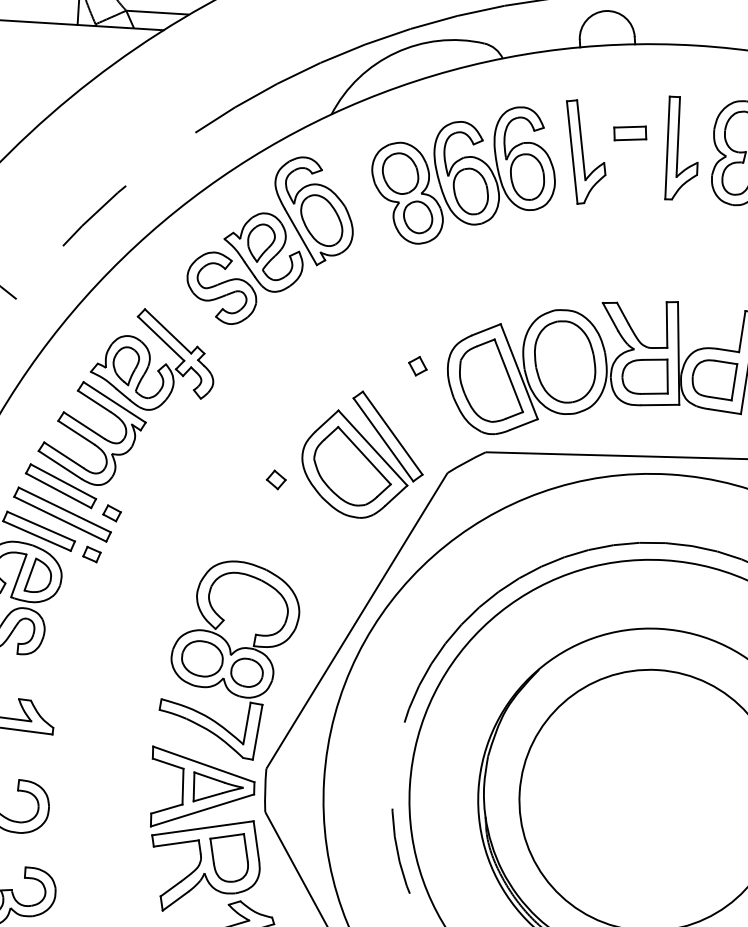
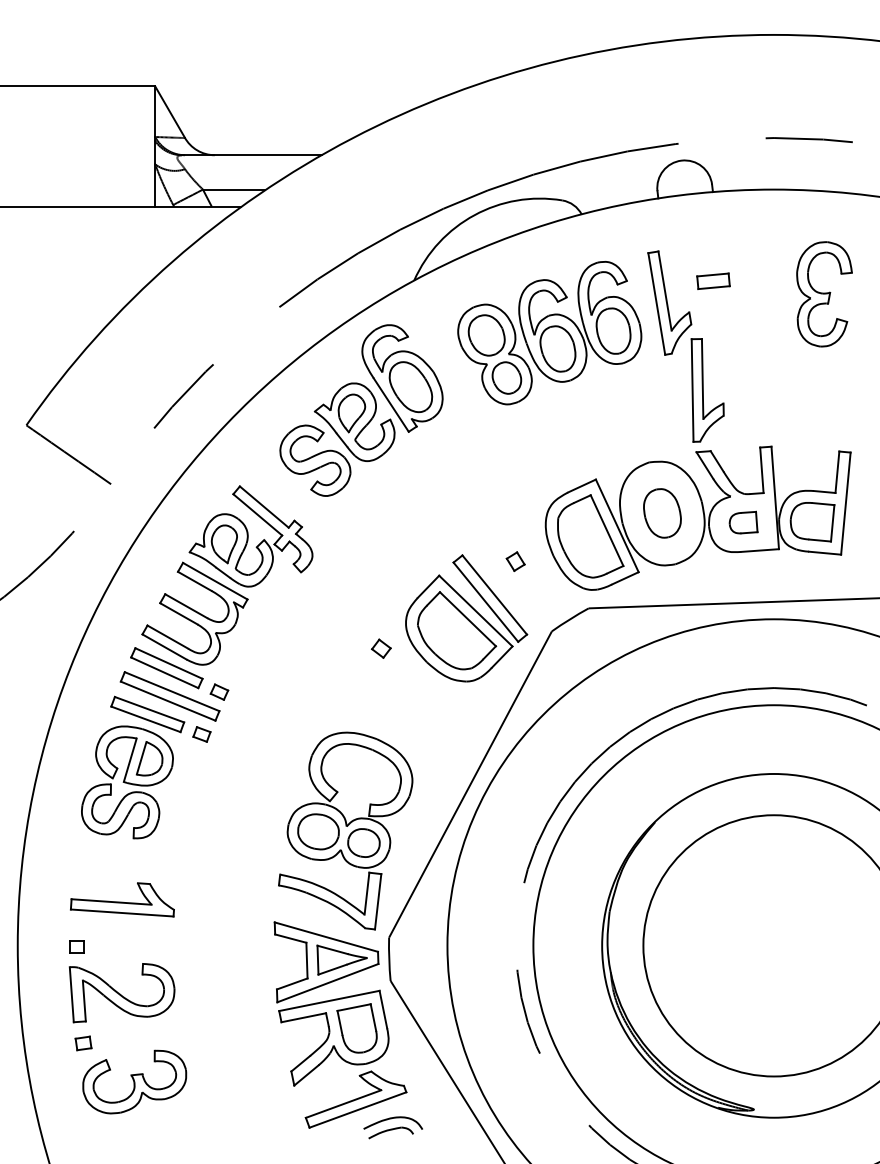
part: (682, 148) -> (707, 390), moved
part: (565, 362) -> (662, 513), size x0.6
part: (417, 366) -> (515, 561), moved
part: (645, 376) -> (743, 522), size x0.6

